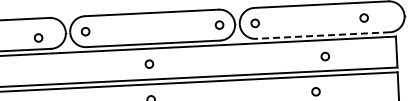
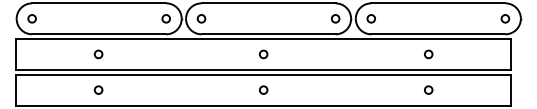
circle: (364, 17) -> (505, 18), moved
line: (322, 35) -> (437, 34), dashed -> solid
circle: (37, 37) -> (165, 18), moved
circle: (325, 56) -> (428, 54), moved

